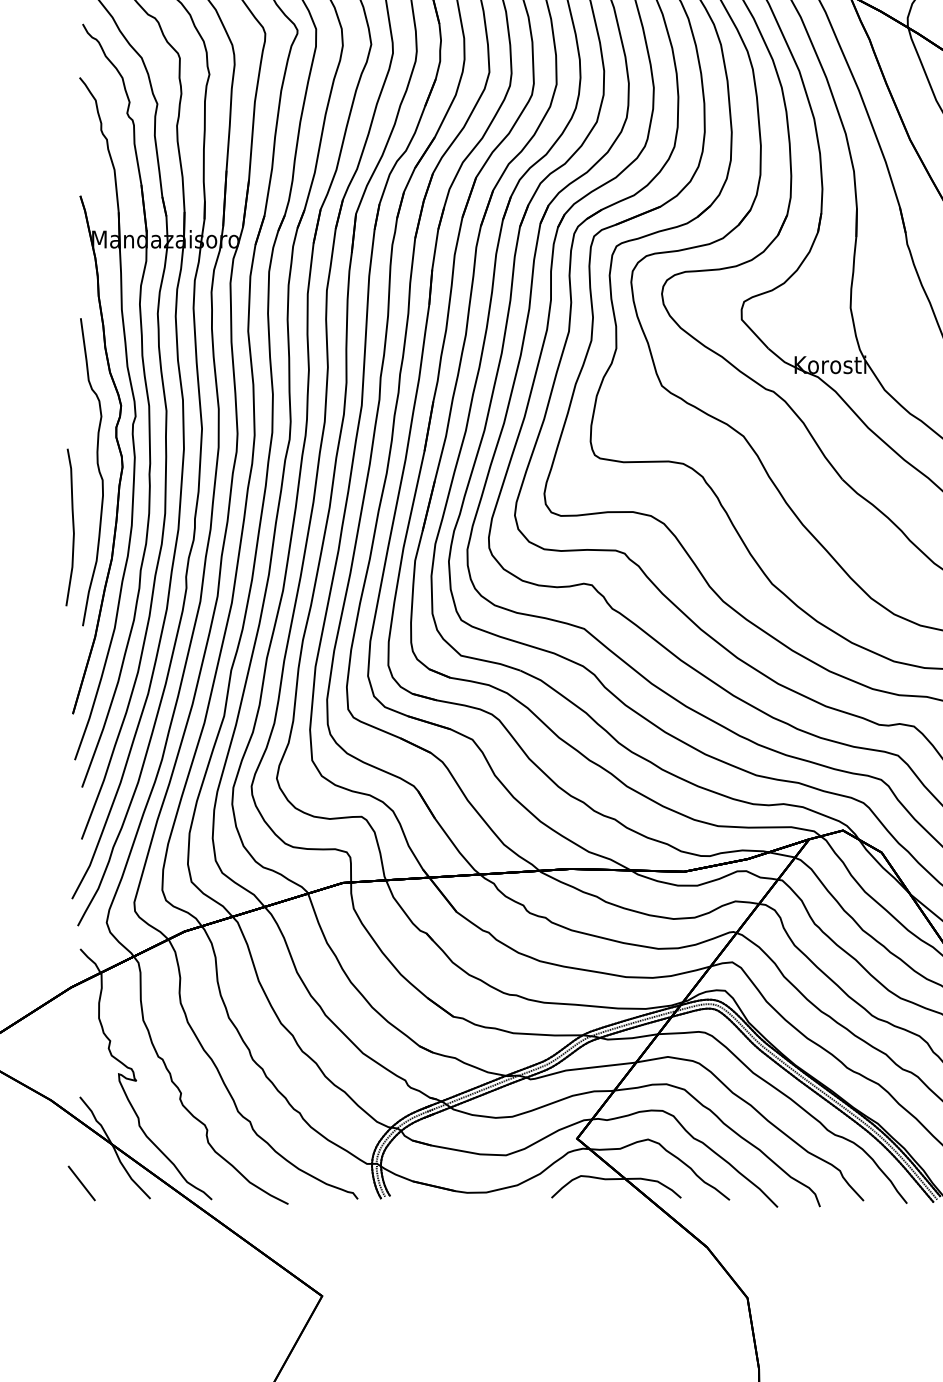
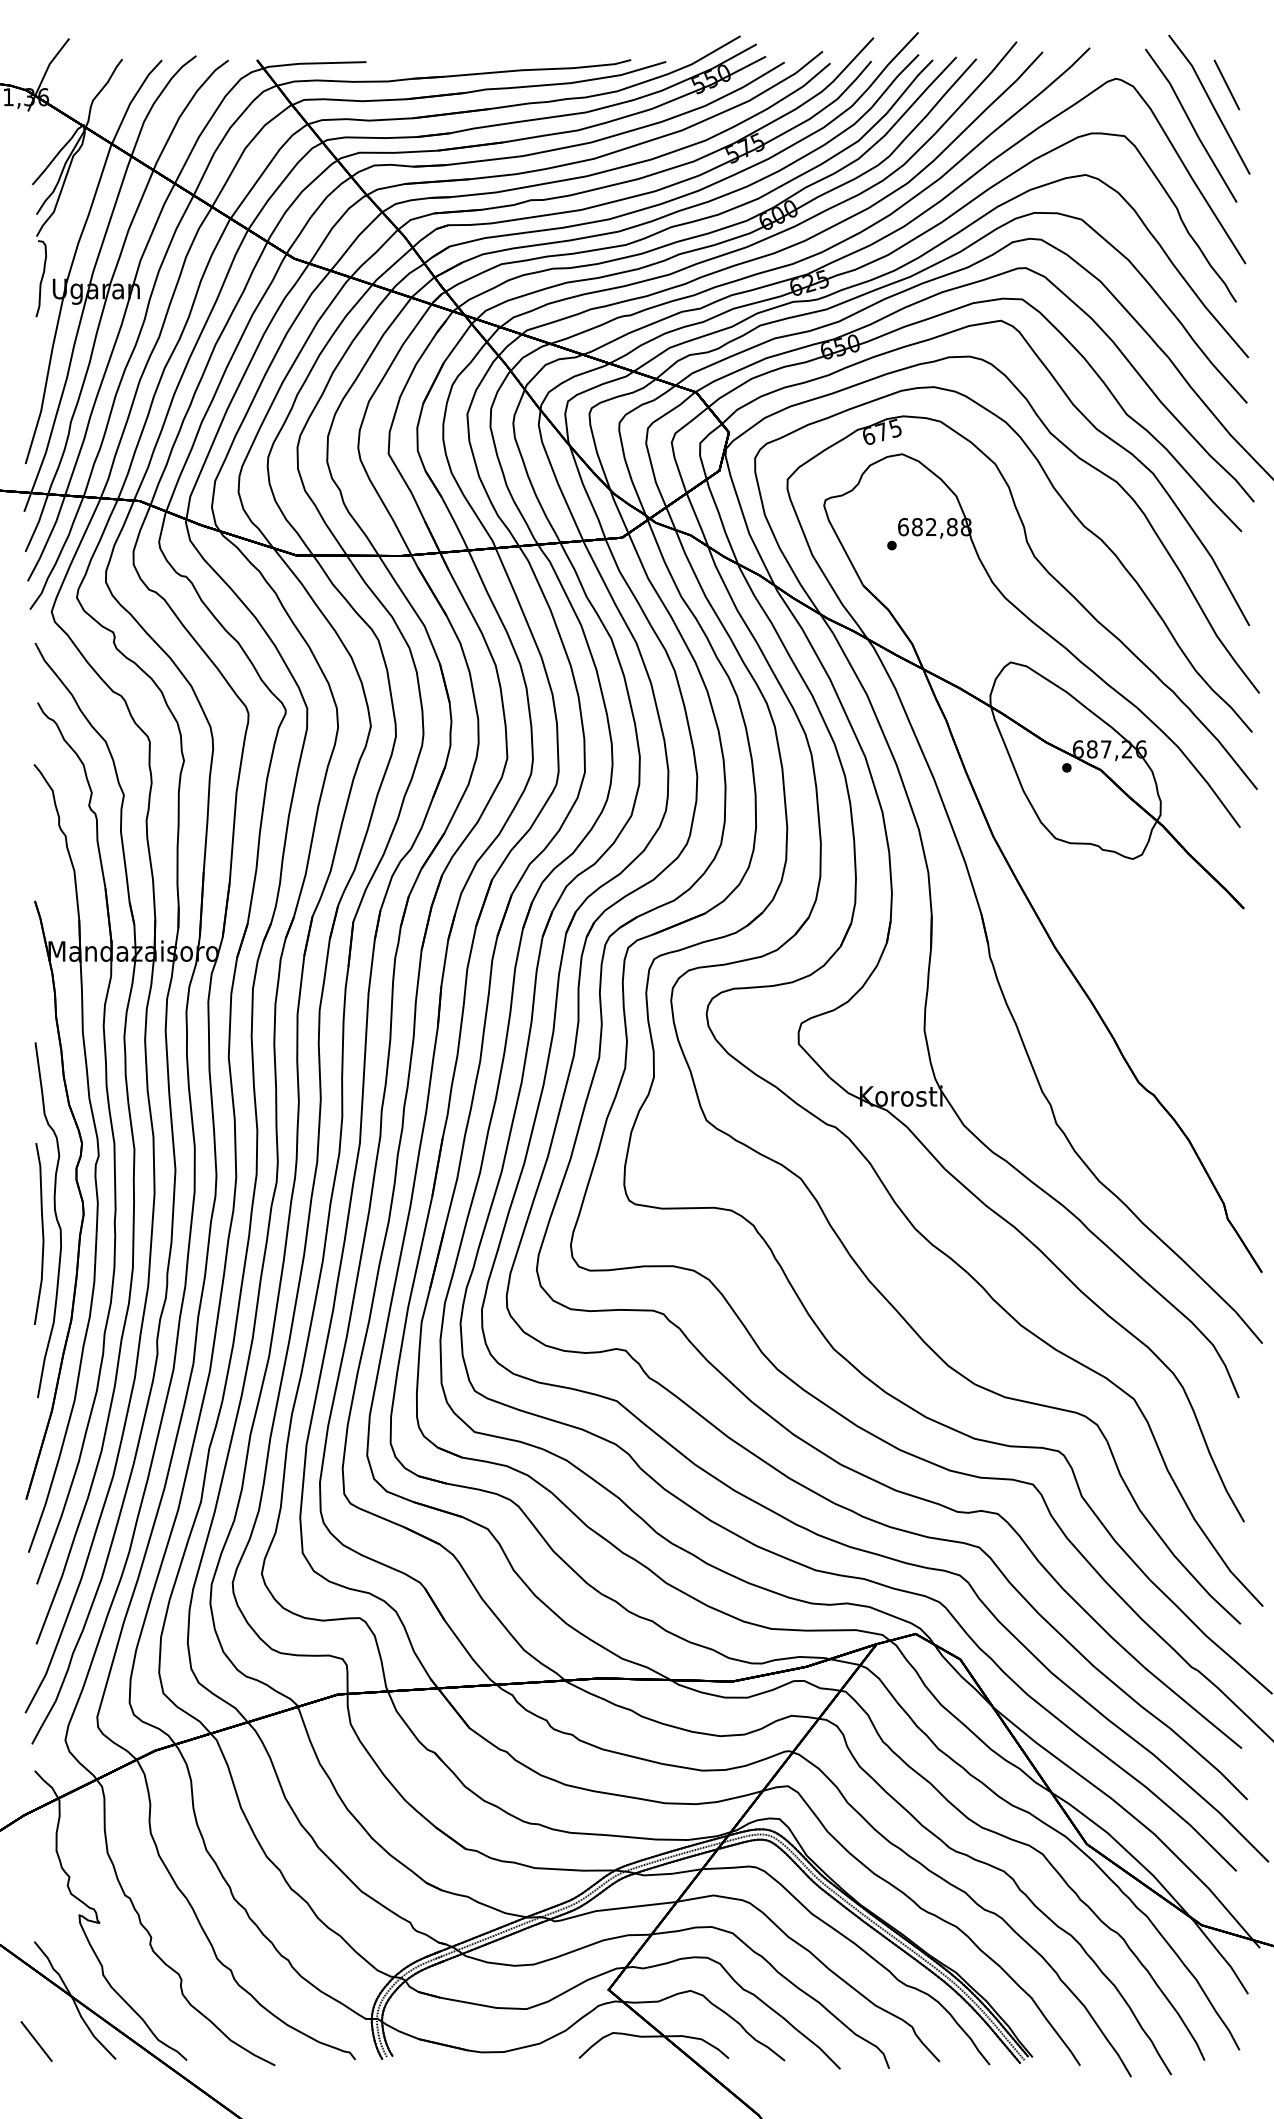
curve: (73, 527) -> (42, 1233), moved

